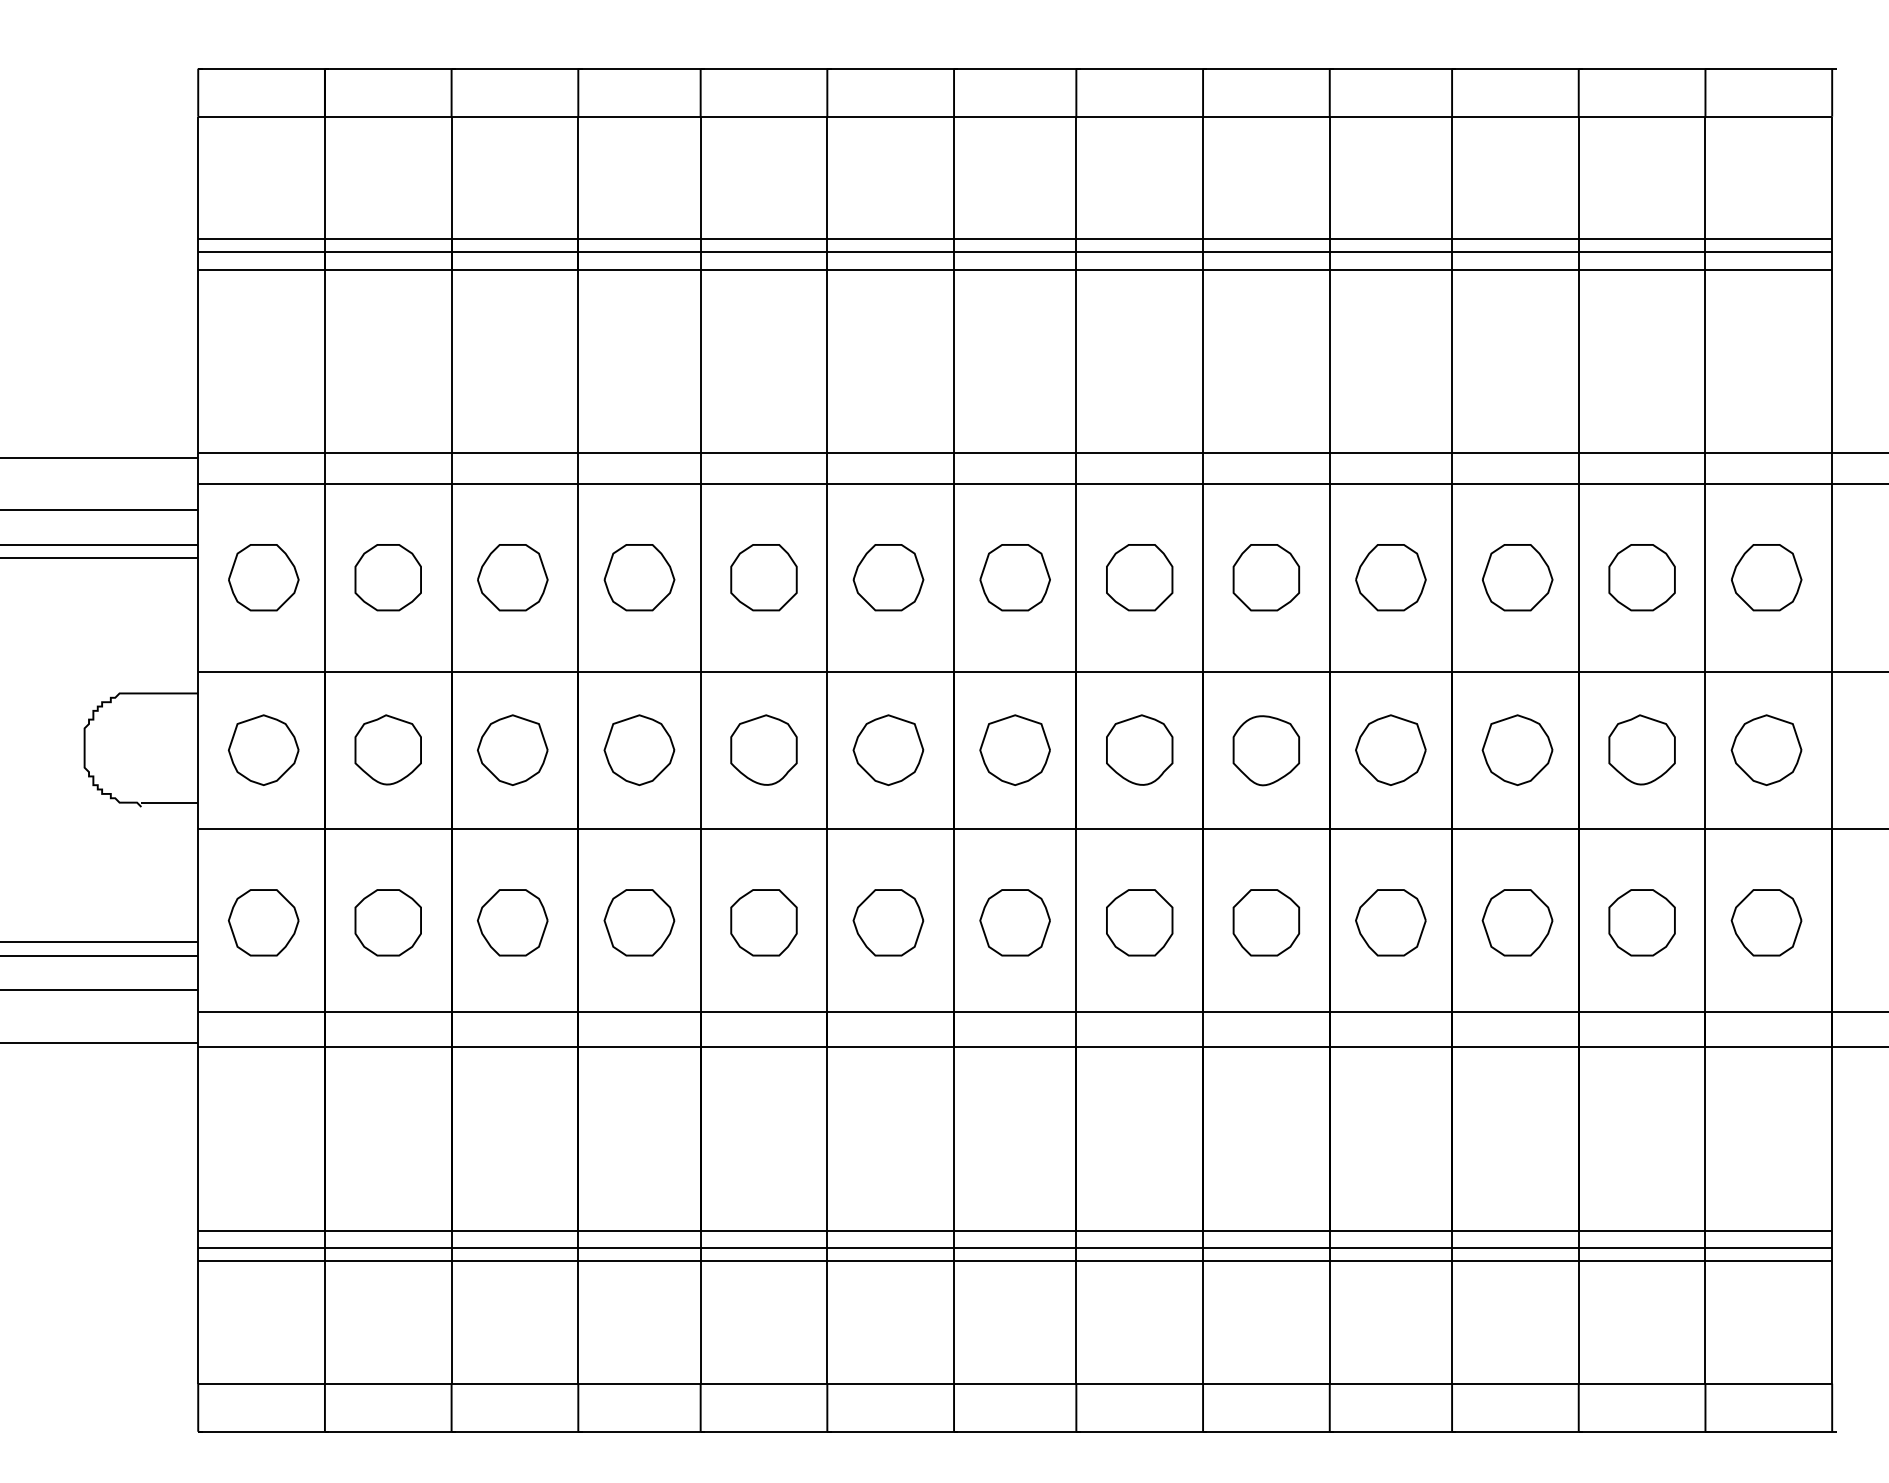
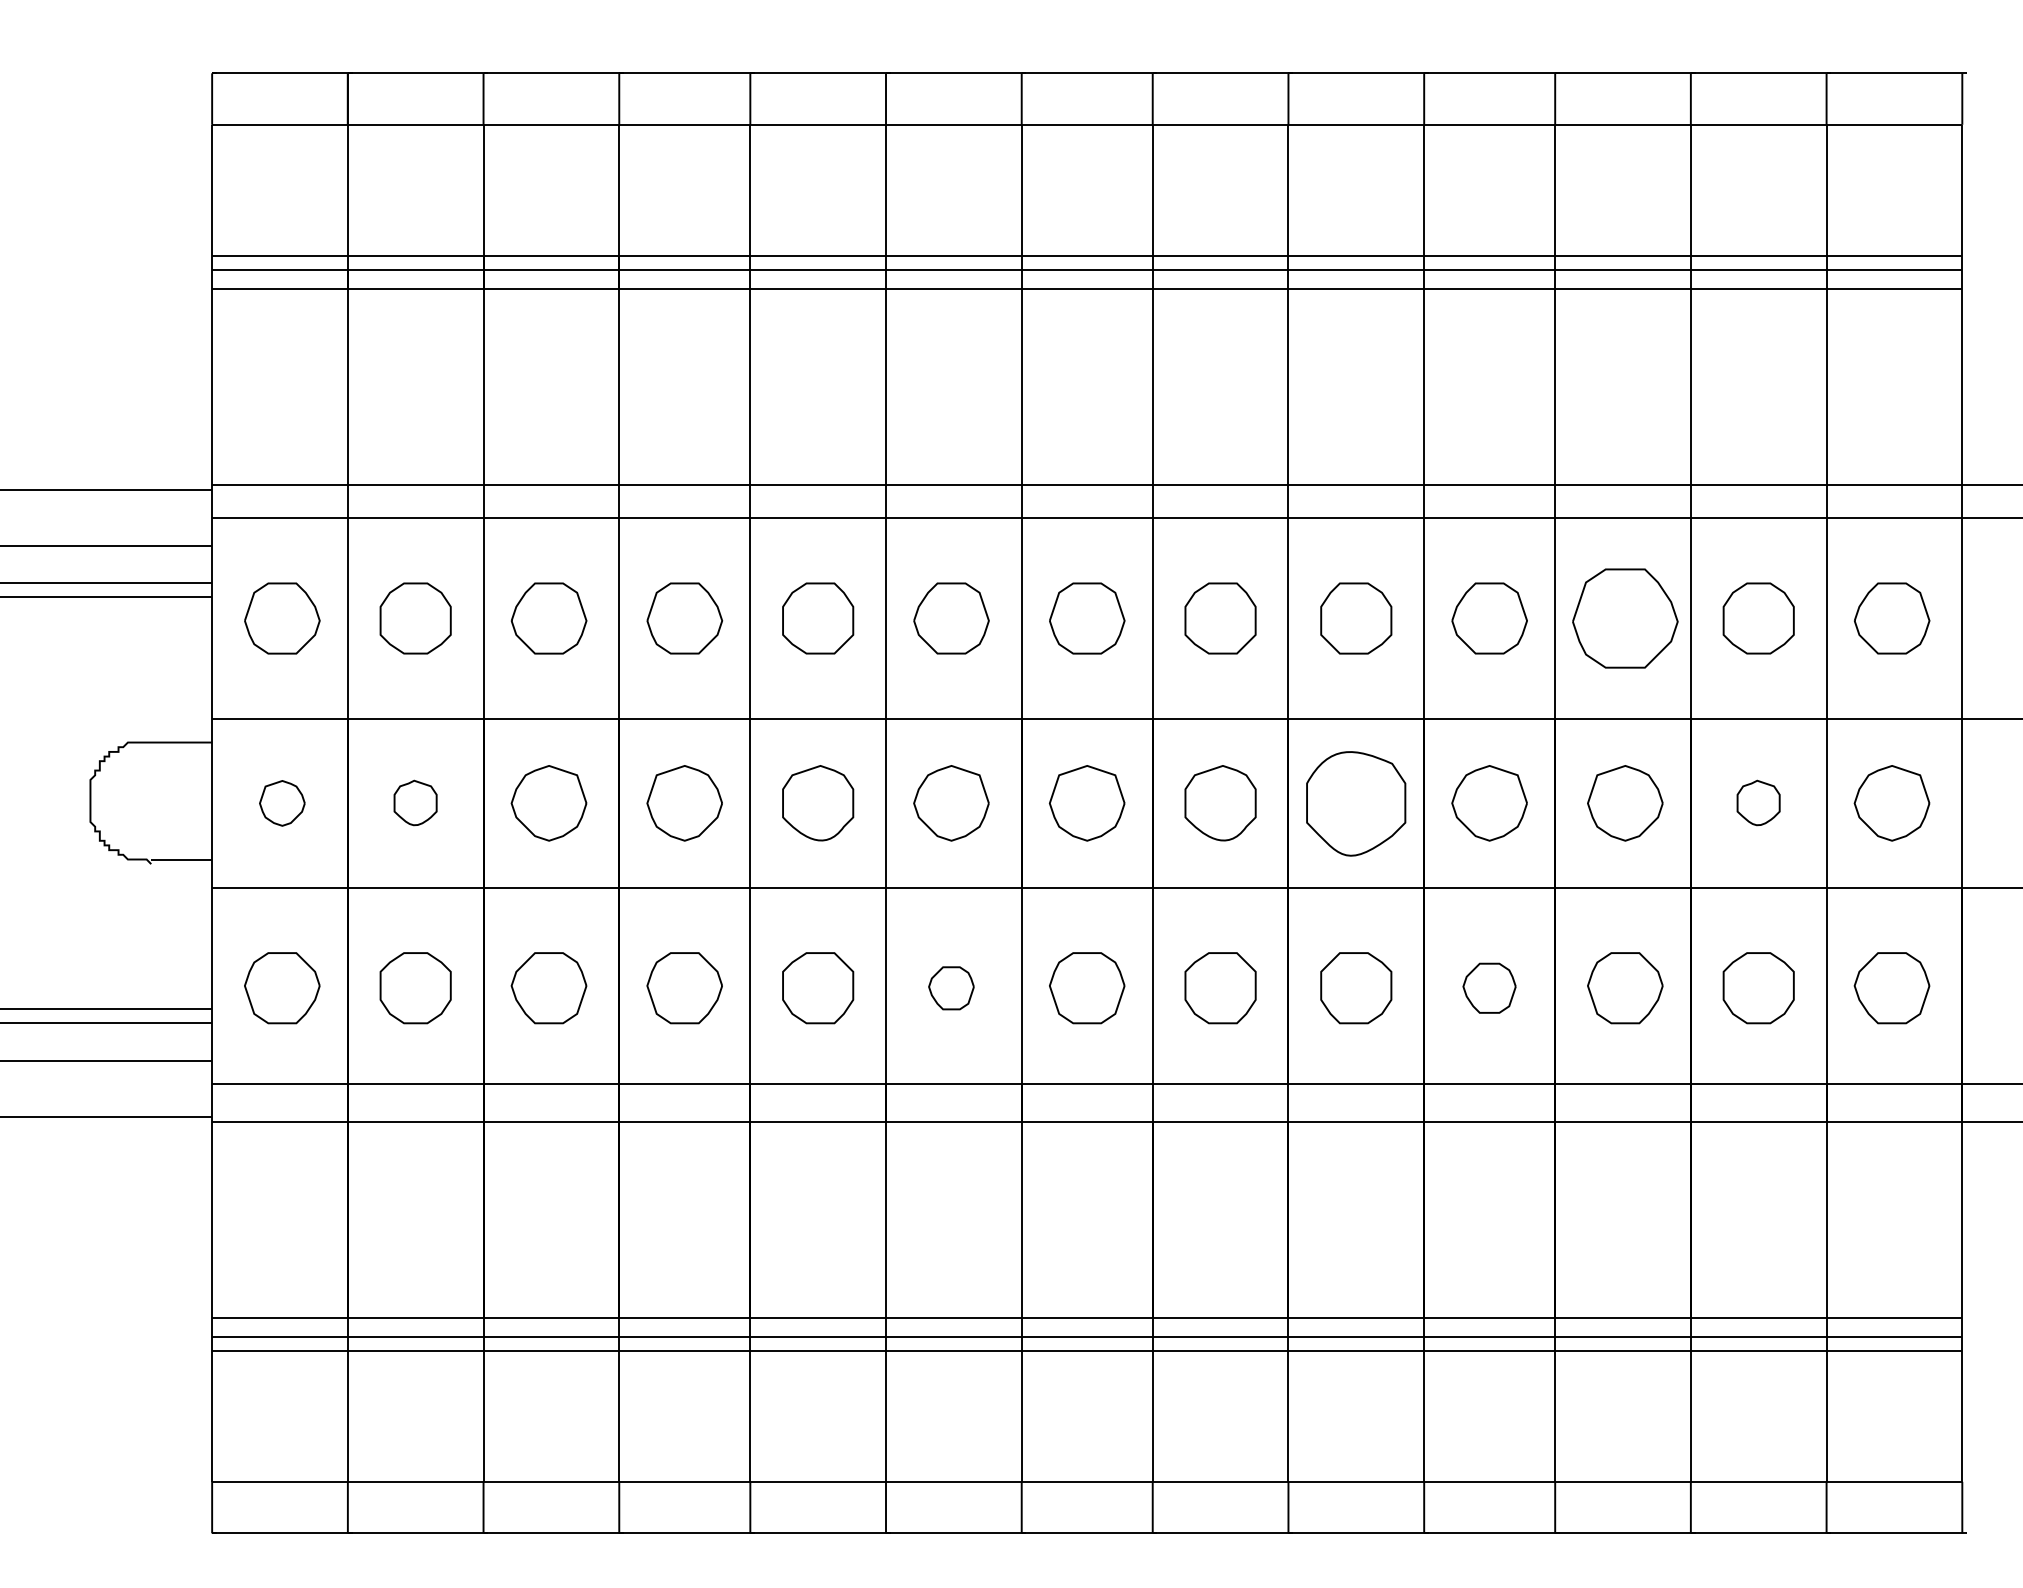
part: (1517, 577) -> (1625, 618), size x1.4
part: (388, 749) -> (415, 802), size x0.6
part: (1641, 749) -> (1758, 802), size x0.6
part: (263, 750) -> (282, 803), size x0.6
part: (1266, 750) -> (1356, 803), size x1.4
part: (888, 923) -> (951, 988), size x0.6
part: (1390, 923) -> (1489, 988), size x0.7

